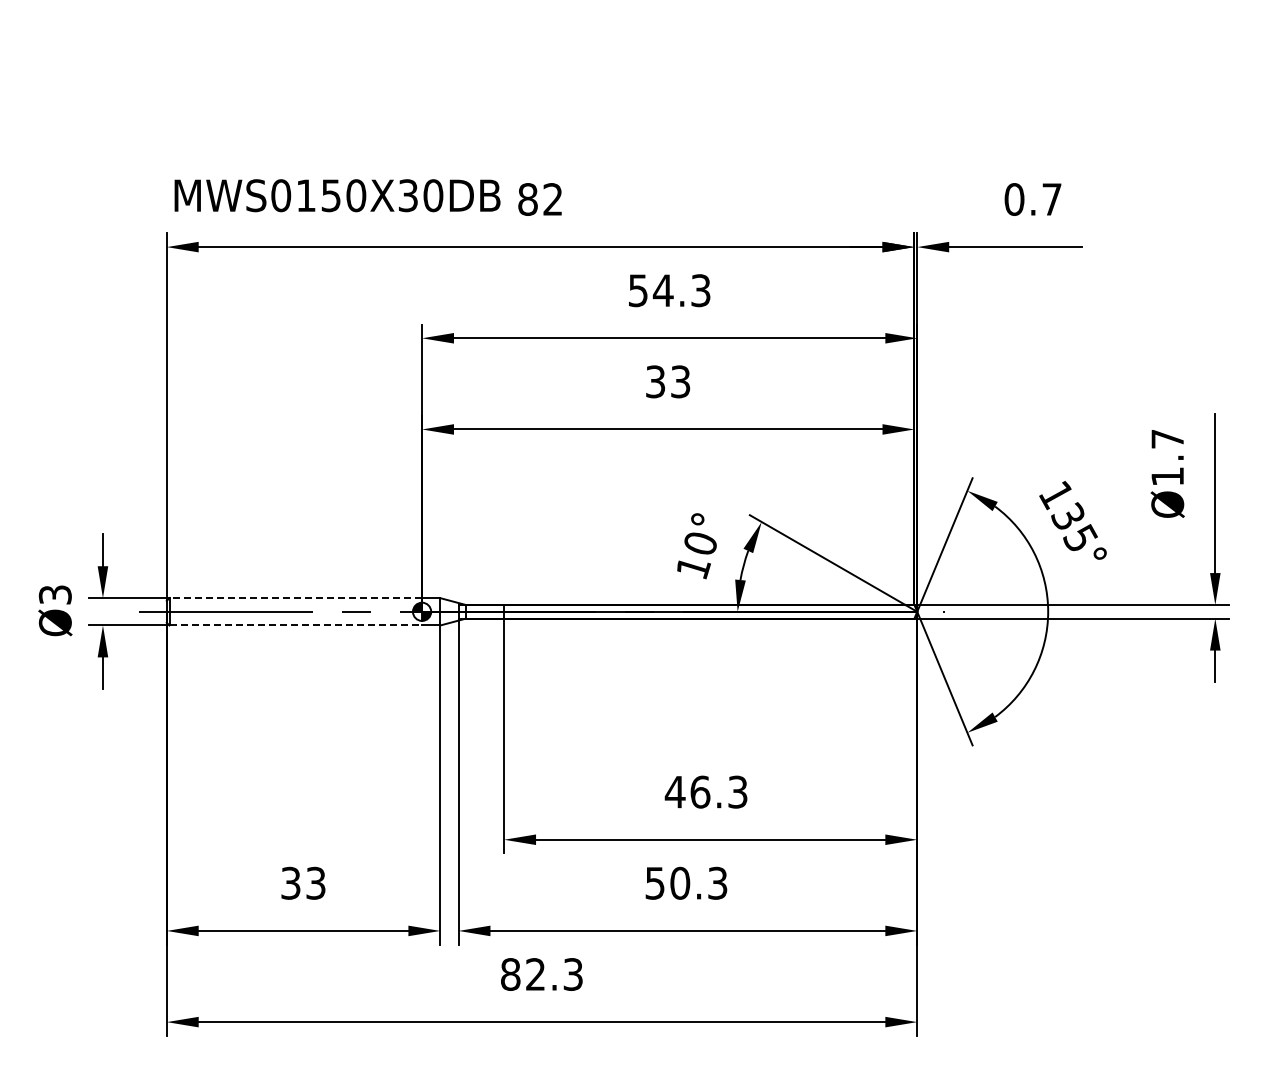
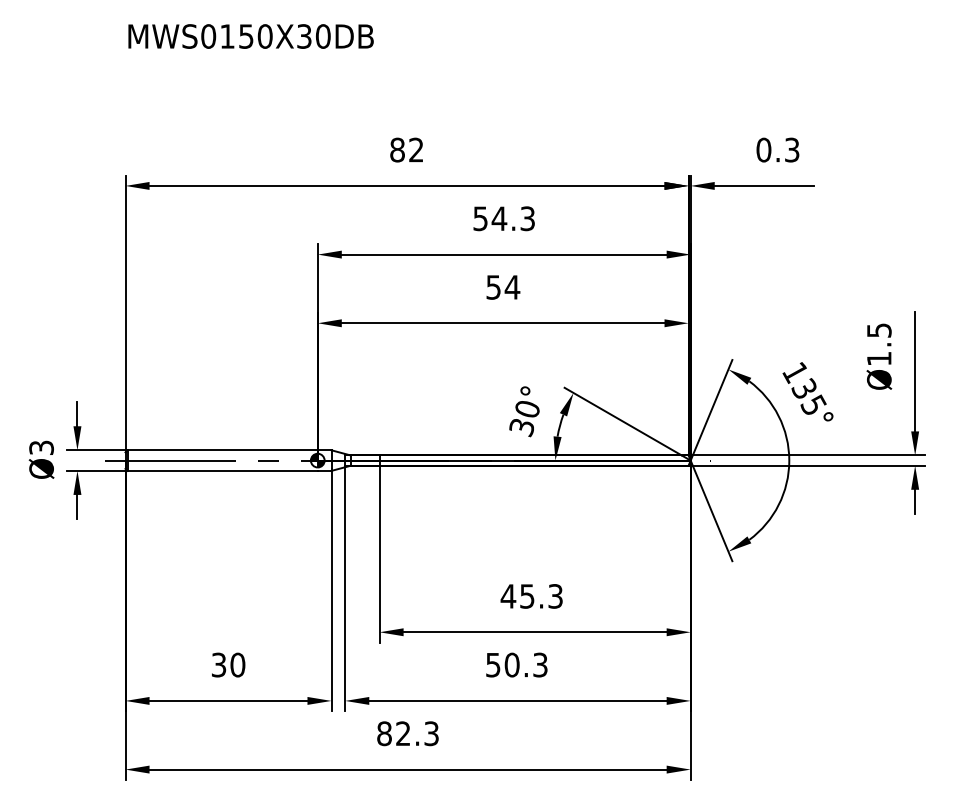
text: (337, 195) -> (251, 36), moved
text: (1051, 199) -> (791, 150), 0.7 -> 0.3
text: (668, 381) -> (503, 287), 33 -> 54
text: (1167, 439) -> (879, 330), Ø1.7 -> Ø1.5
text: (693, 568) -> (522, 427), 10° -> 30°
line: (295, 598) -> (222, 450), dashed -> solid
line: (296, 625) -> (223, 470), dashed -> solid
text: (700, 791) -> (527, 595), 46.3 -> 45.3
text: (315, 882) -> (237, 664), 33 -> 30

